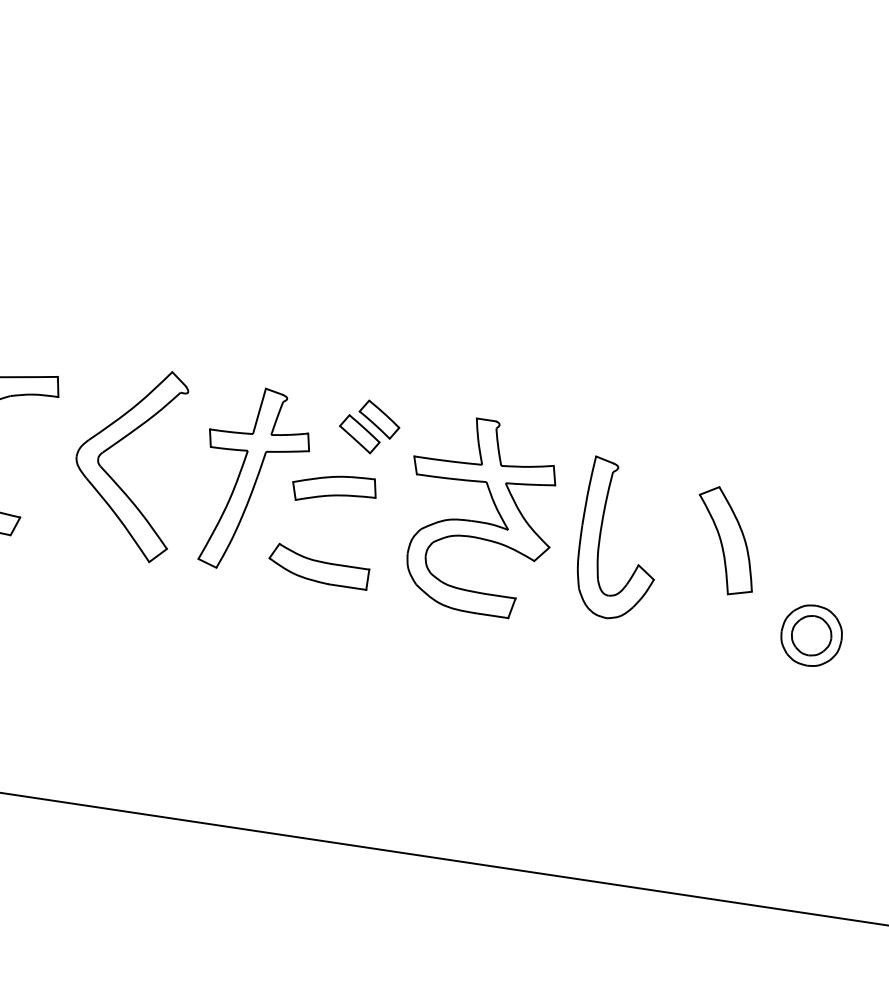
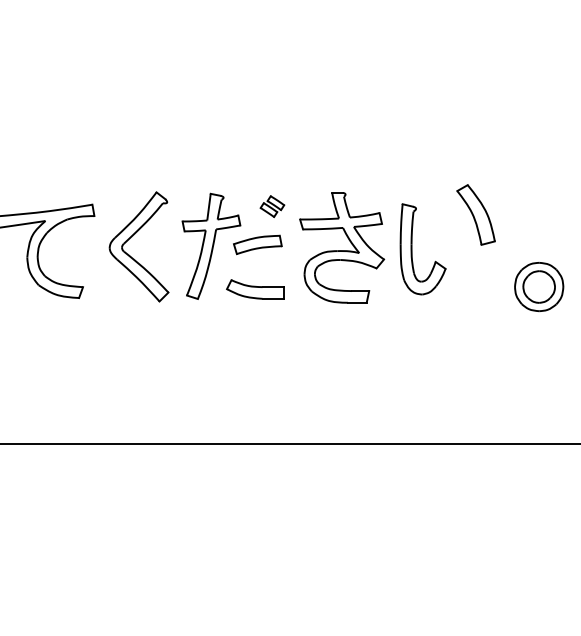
part: (369, 426) -> (272, 206), size x0.7
part: (725, 540) -> (475, 214), moved
part: (811, 636) -> (539, 287), size x1.4

